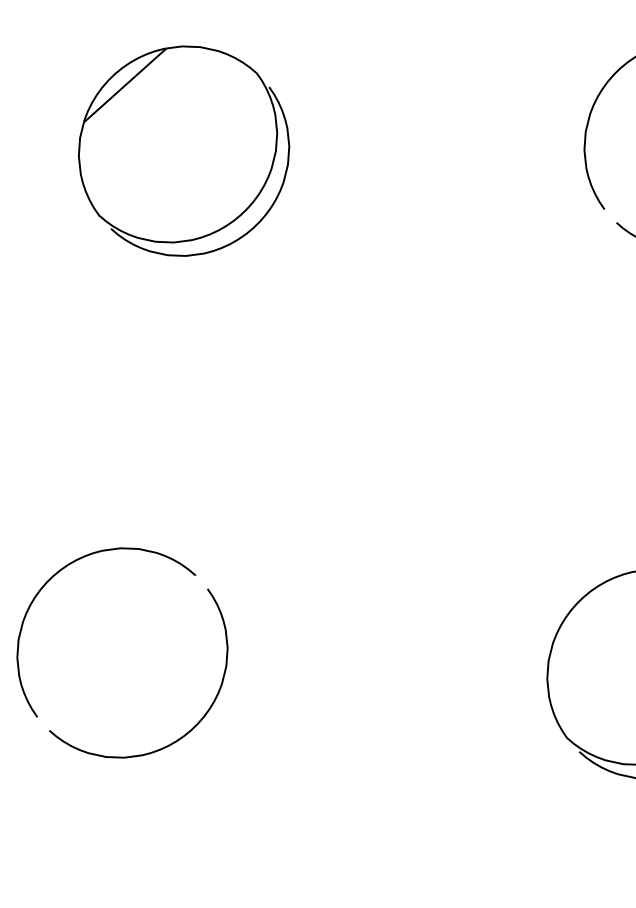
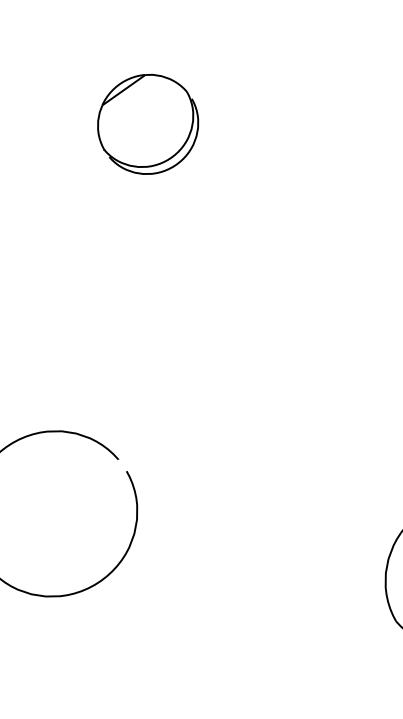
part: (184, 150) -> (148, 123), size x0.6

